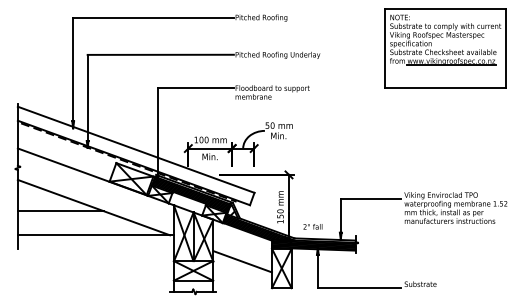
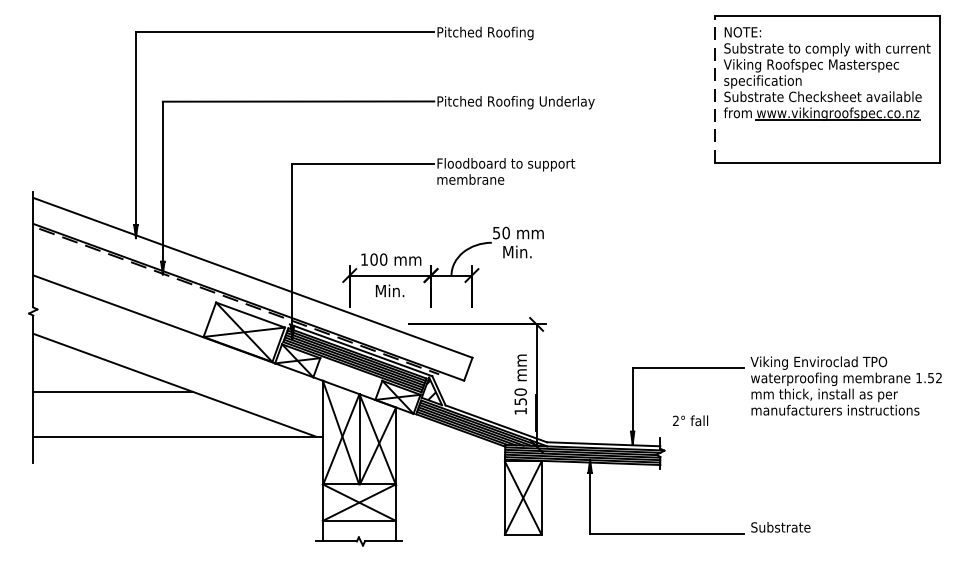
line: (385, 47) -> (715, 87), solid -> dashed
text: (312, 226) -> (689, 420), moved
line: (242, 261) -> (450, 485), removed

